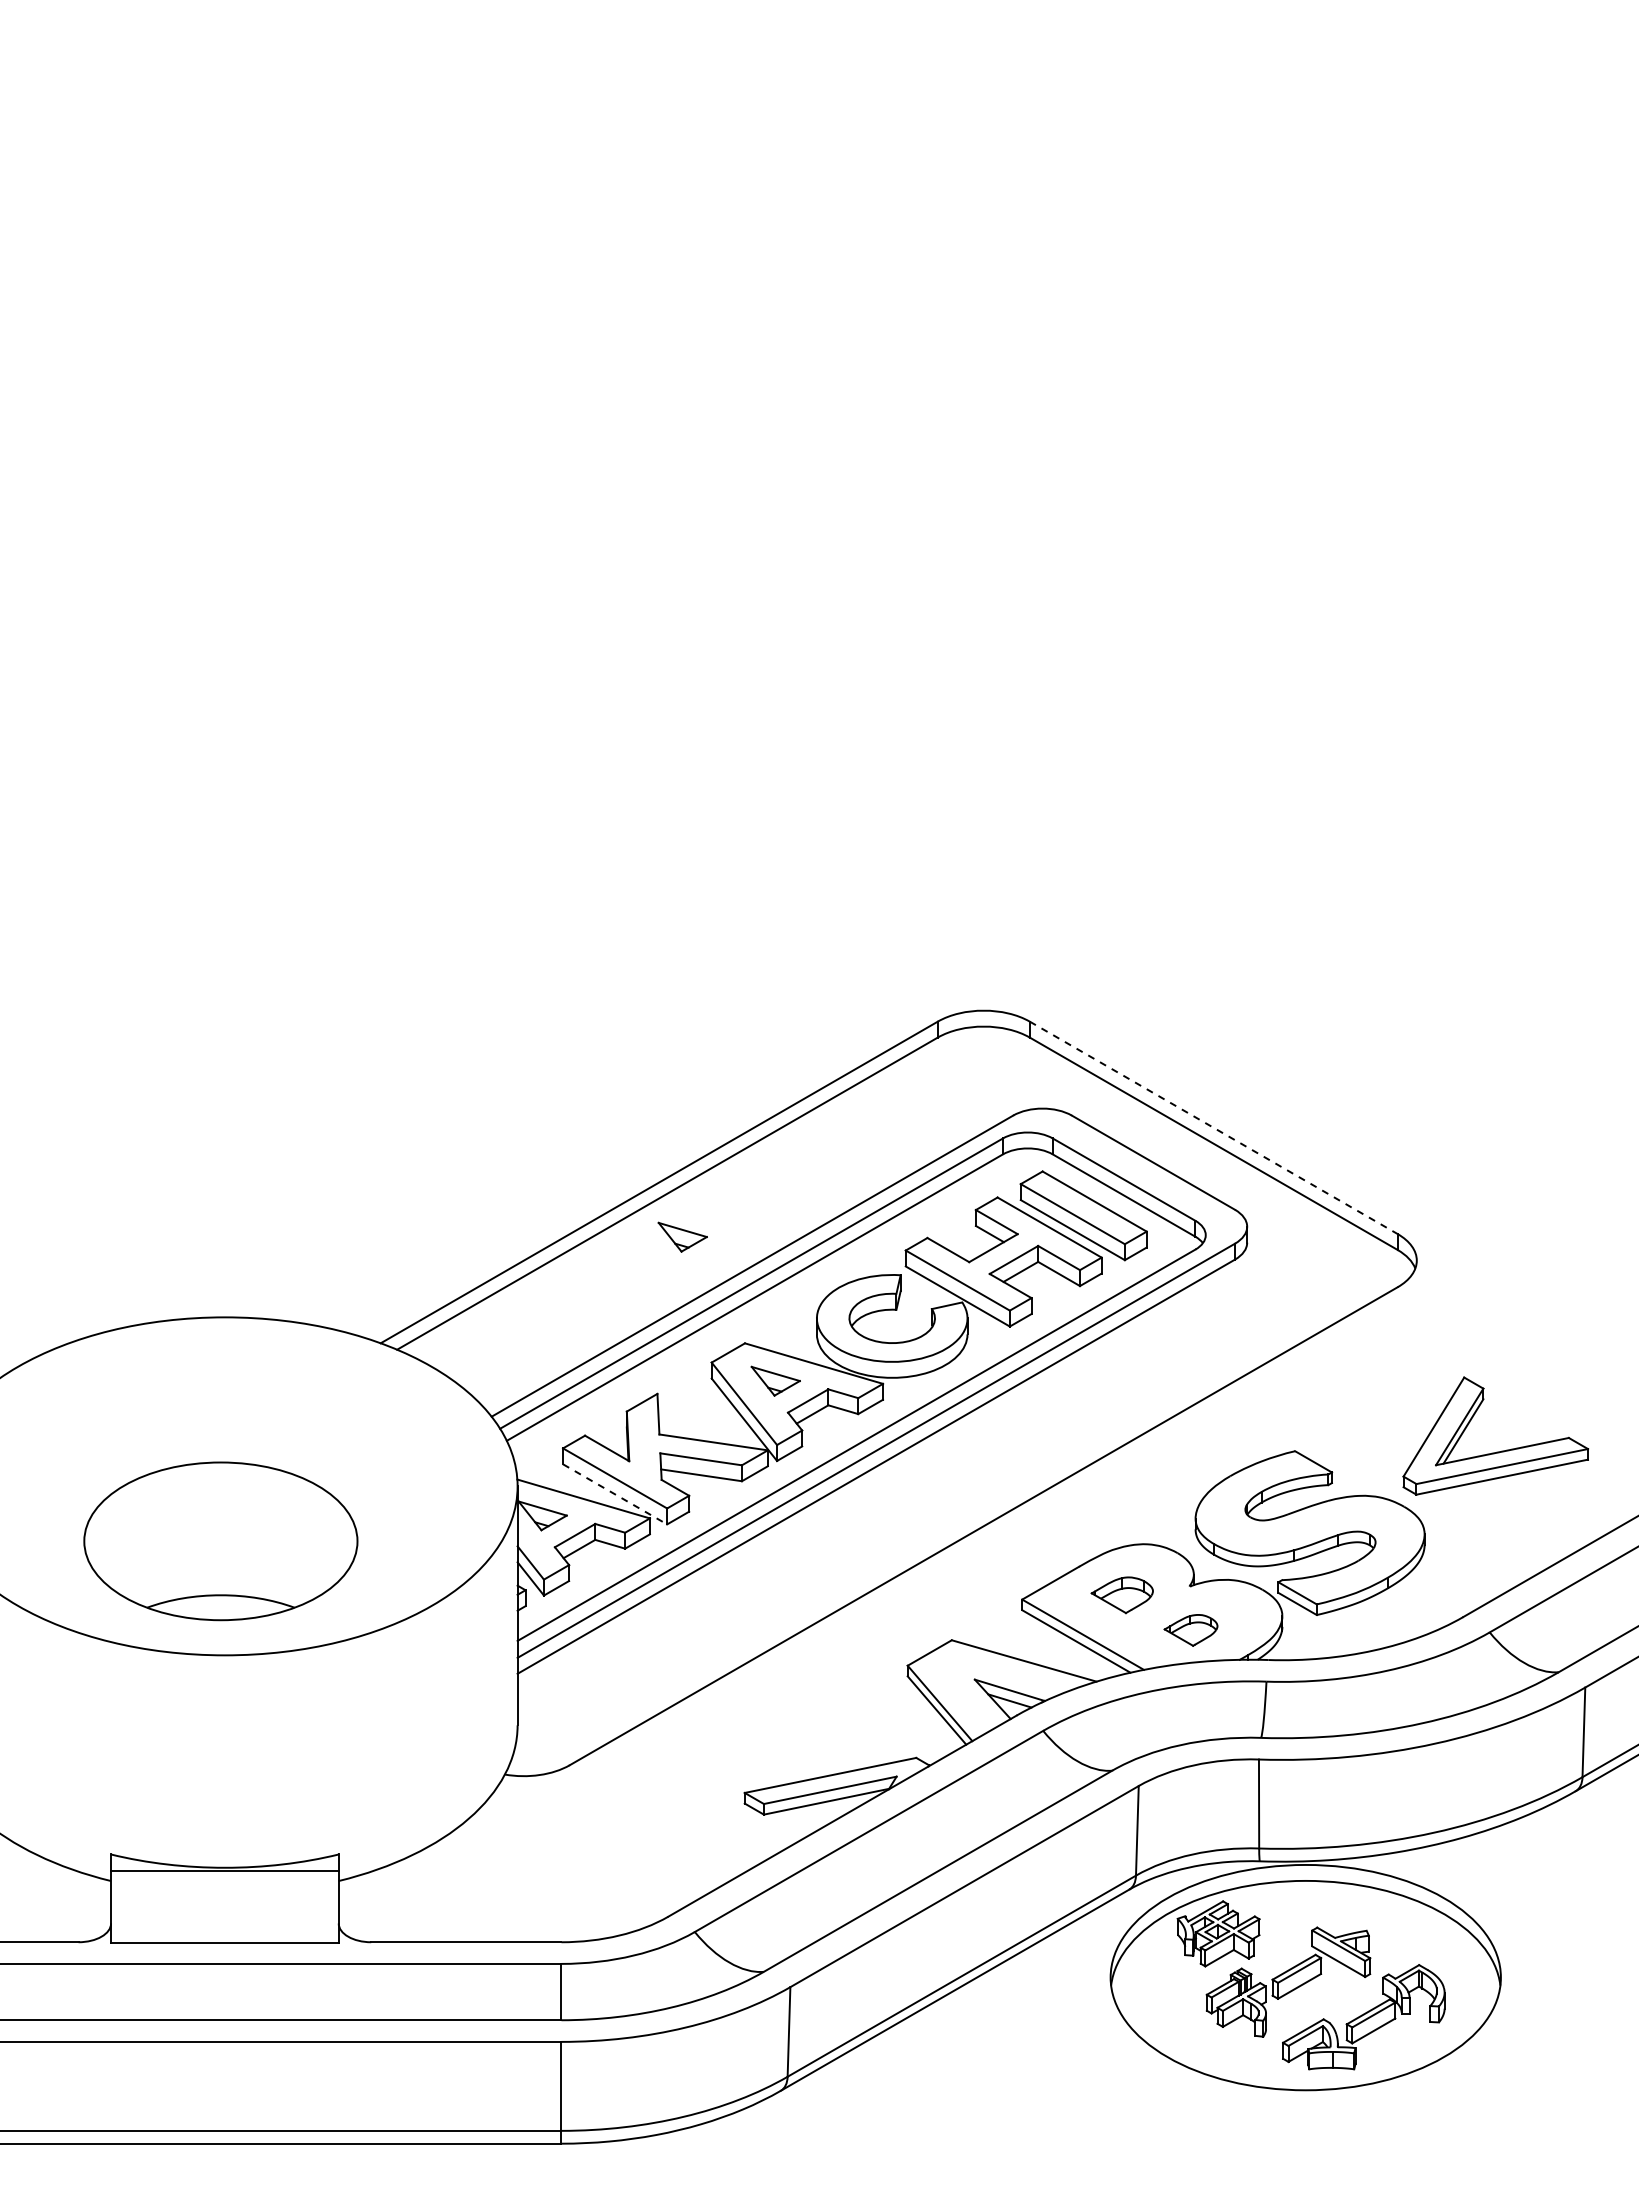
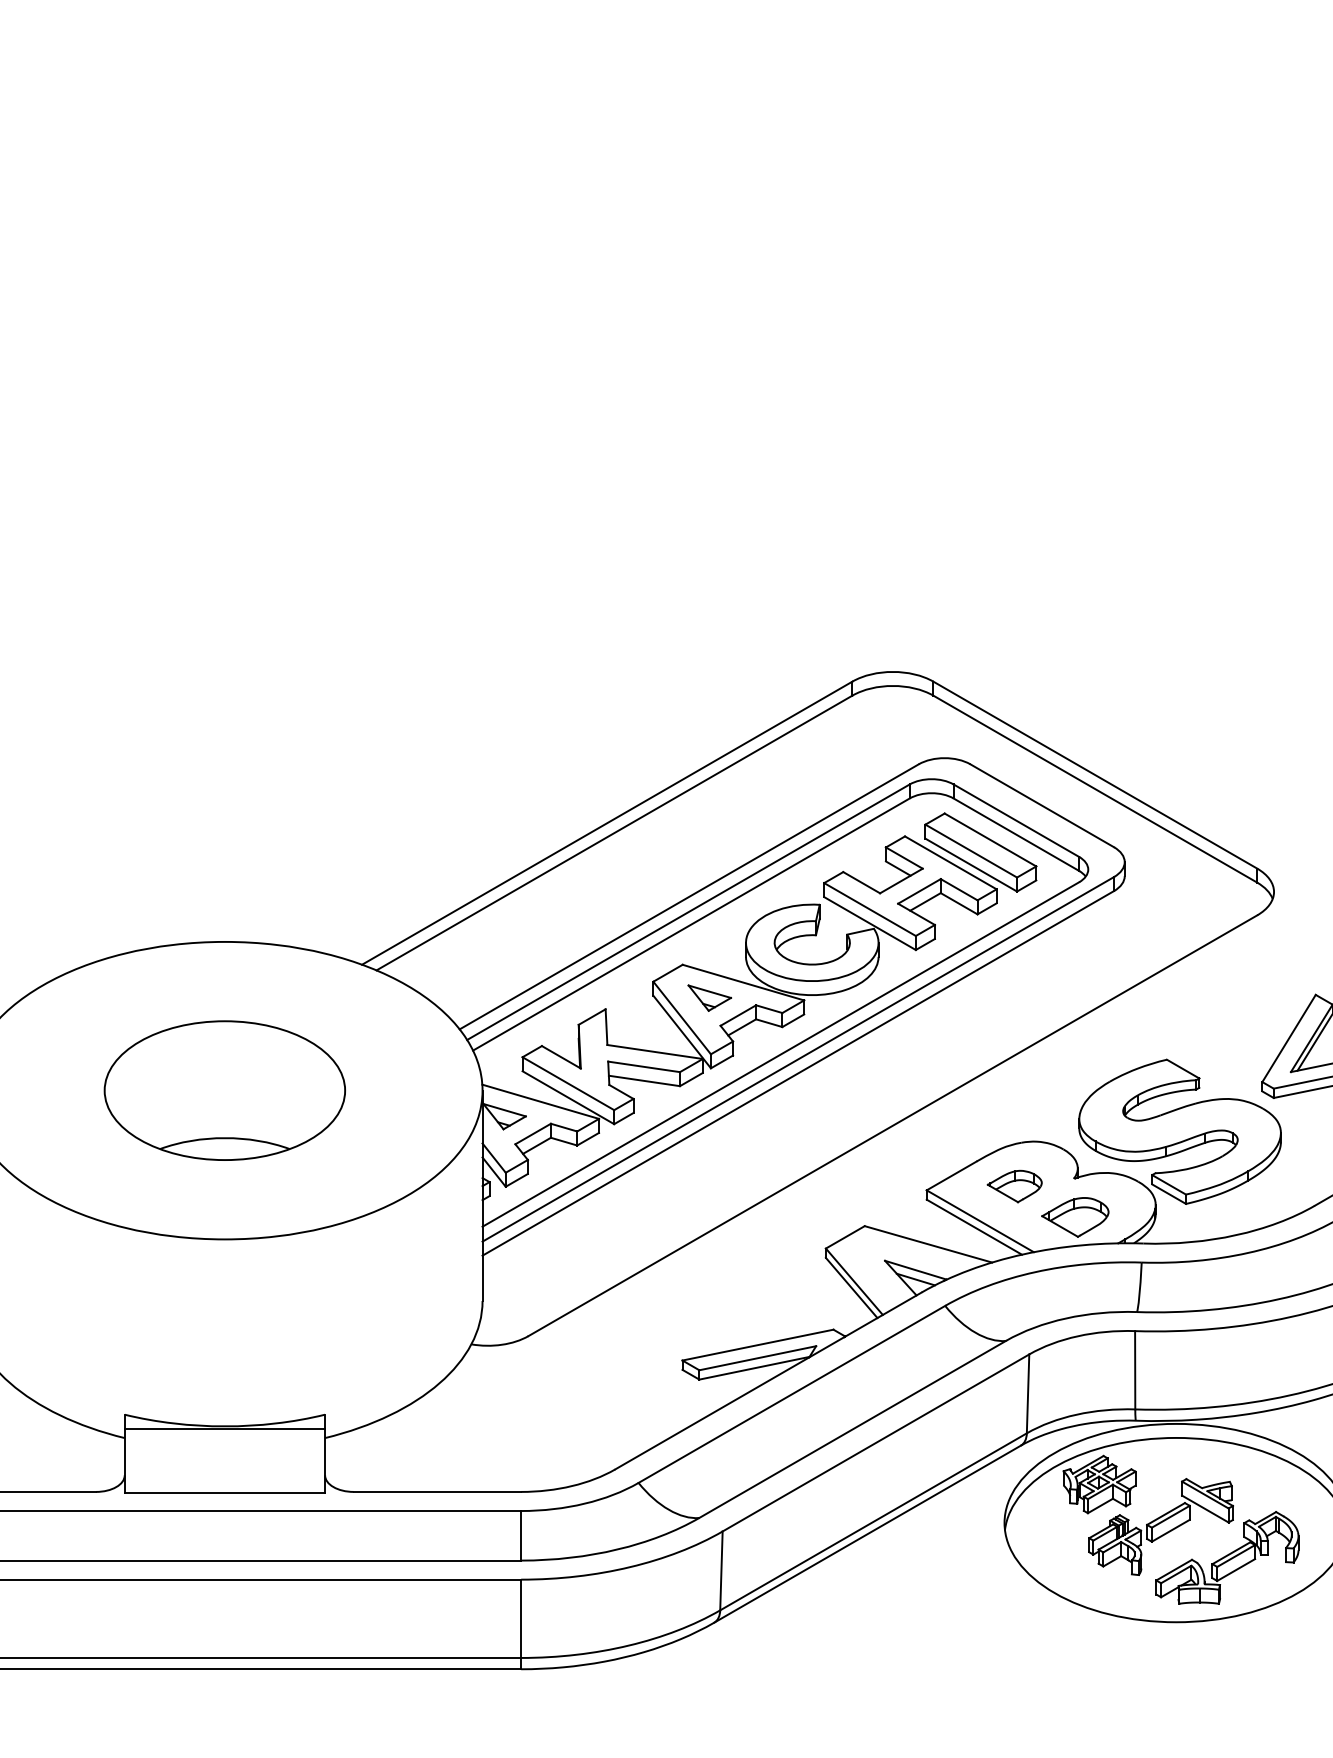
line: (1214, 1128) -> (1095, 775), dashed -> solid
part: (682, 1236) -> (627, 870), removed
line: (615, 1494) -> (568, 1097), dashed -> solid
part: (220, 1541) -> (224, 1090), moved
part: (1190, 1630) -> (1074, 1217), size x1.43

